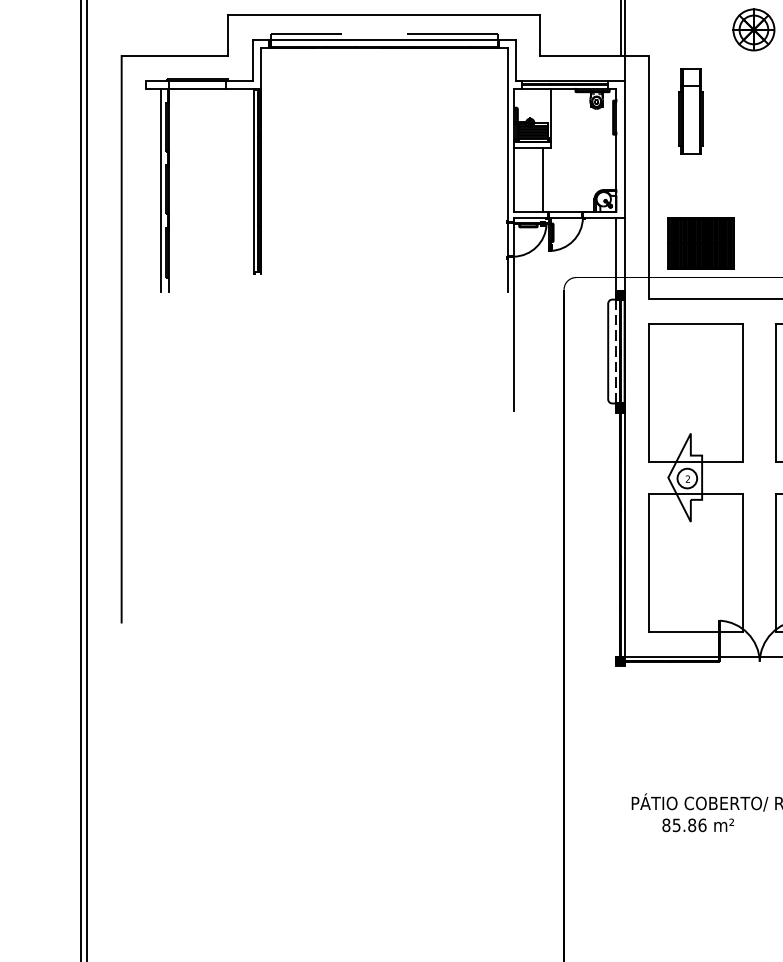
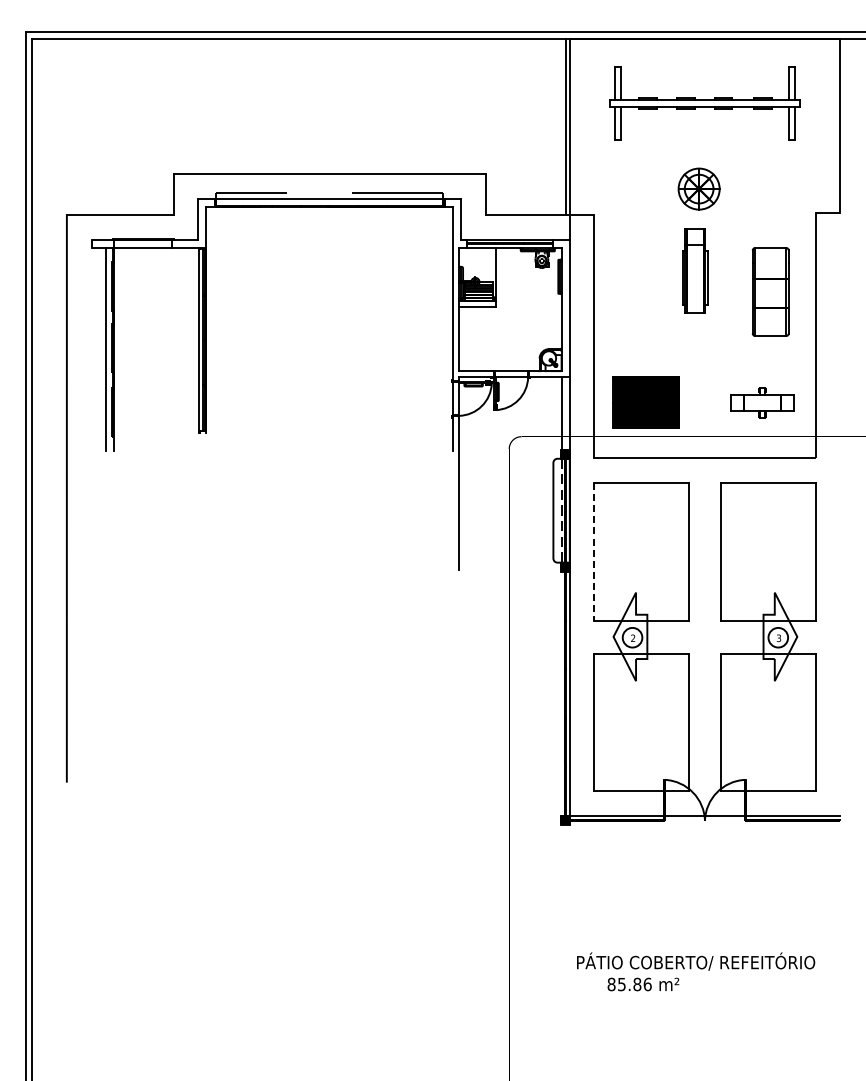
part: (691, 111) -> (695, 270), moved
line: (542, 180) -> (487, 339), removed
line: (649, 392) -> (594, 551), solid -> dashed

